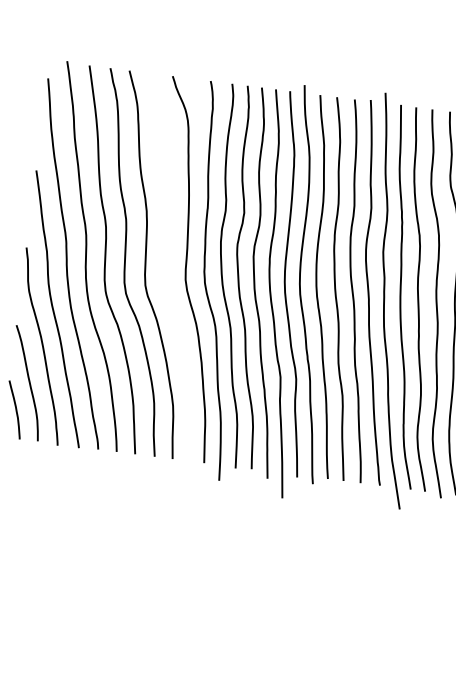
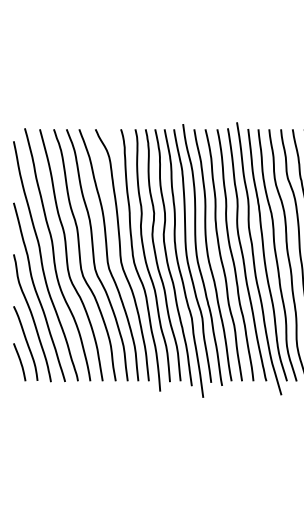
curve: (166, 267) -> (107, 255), added

